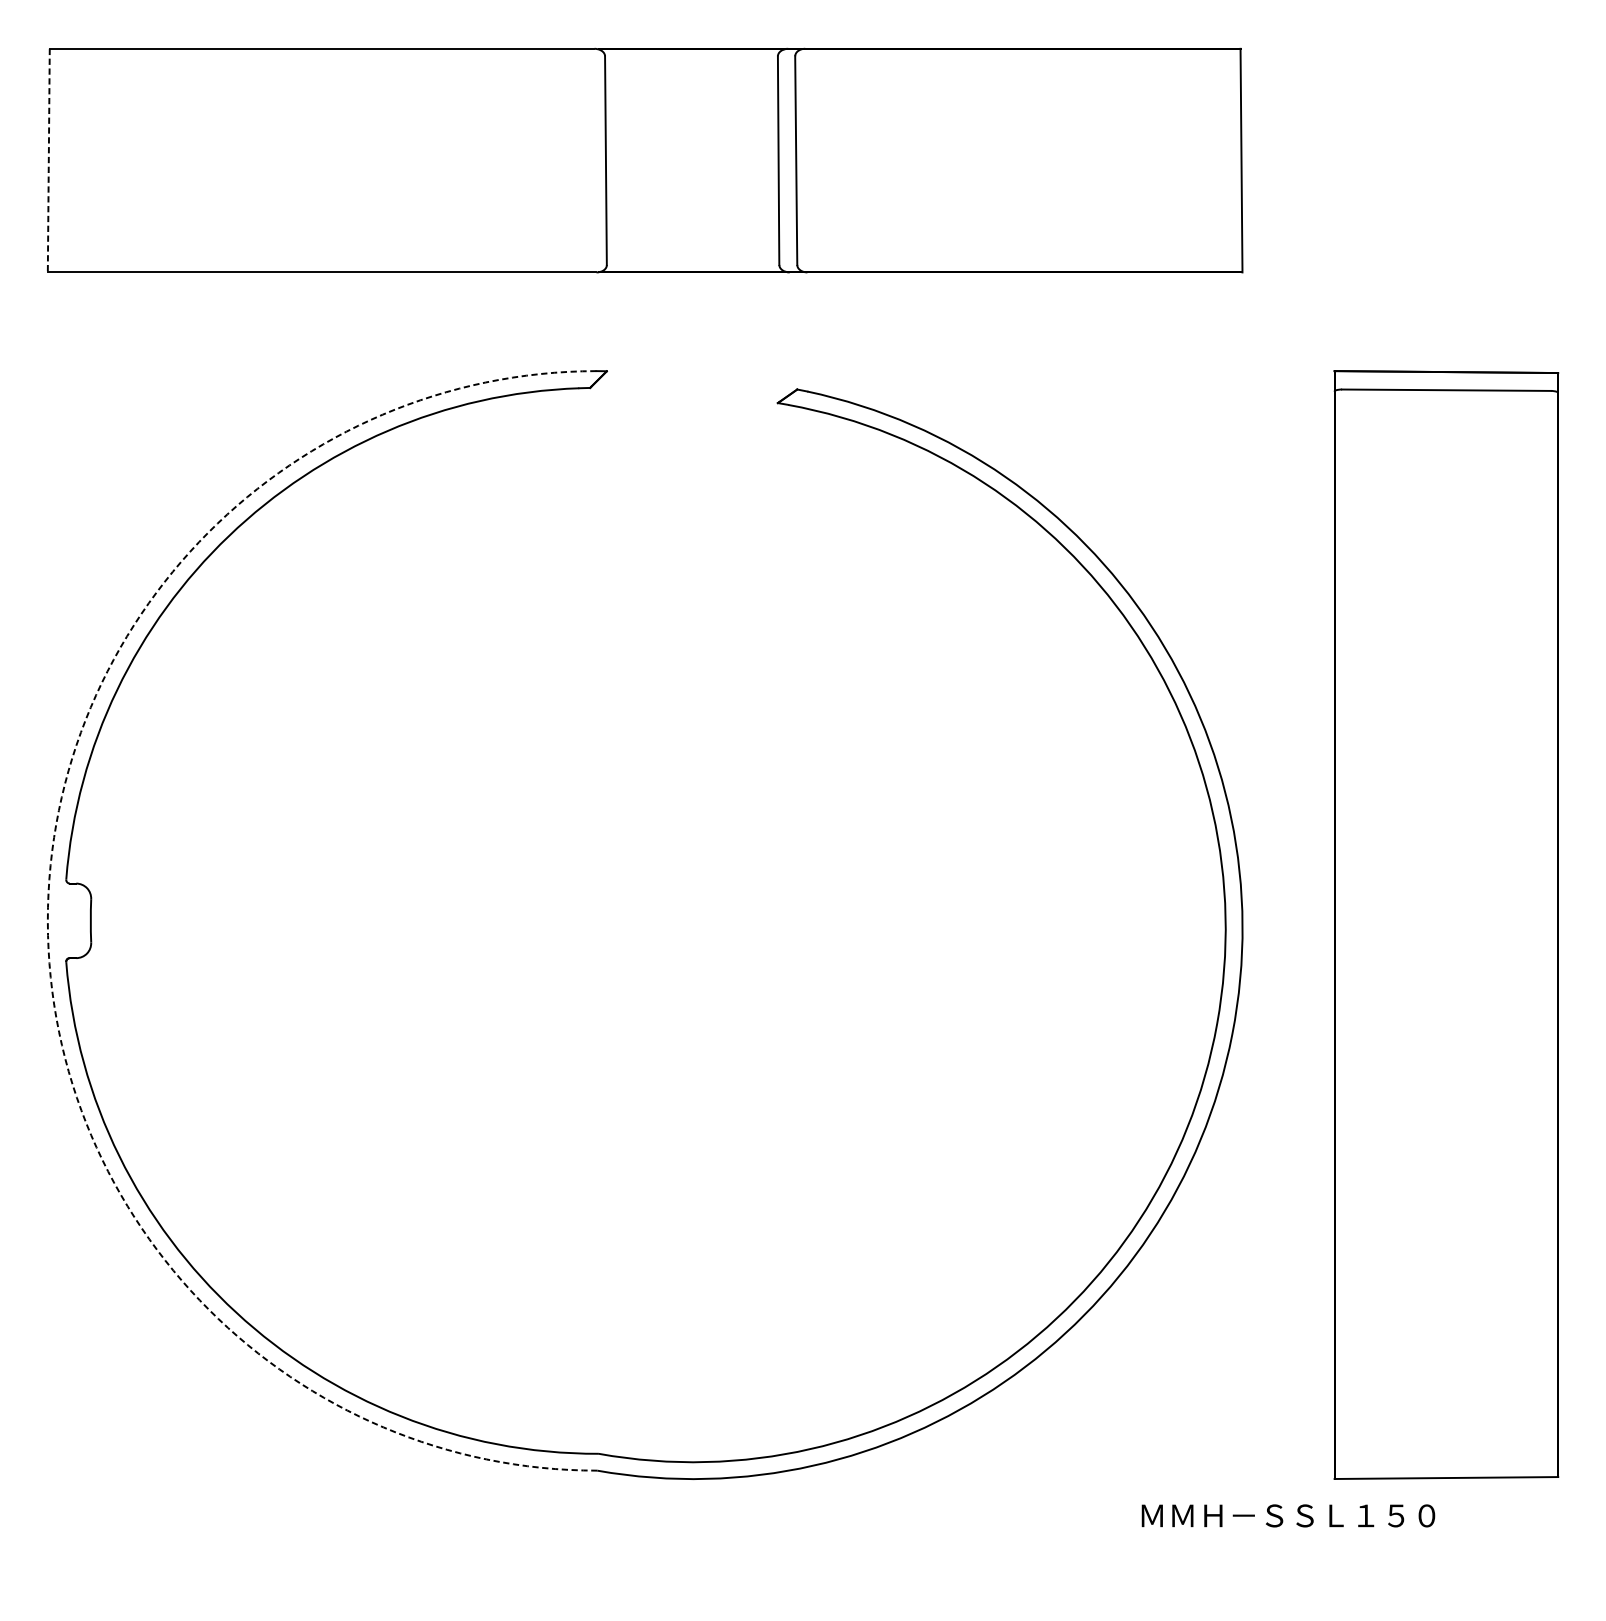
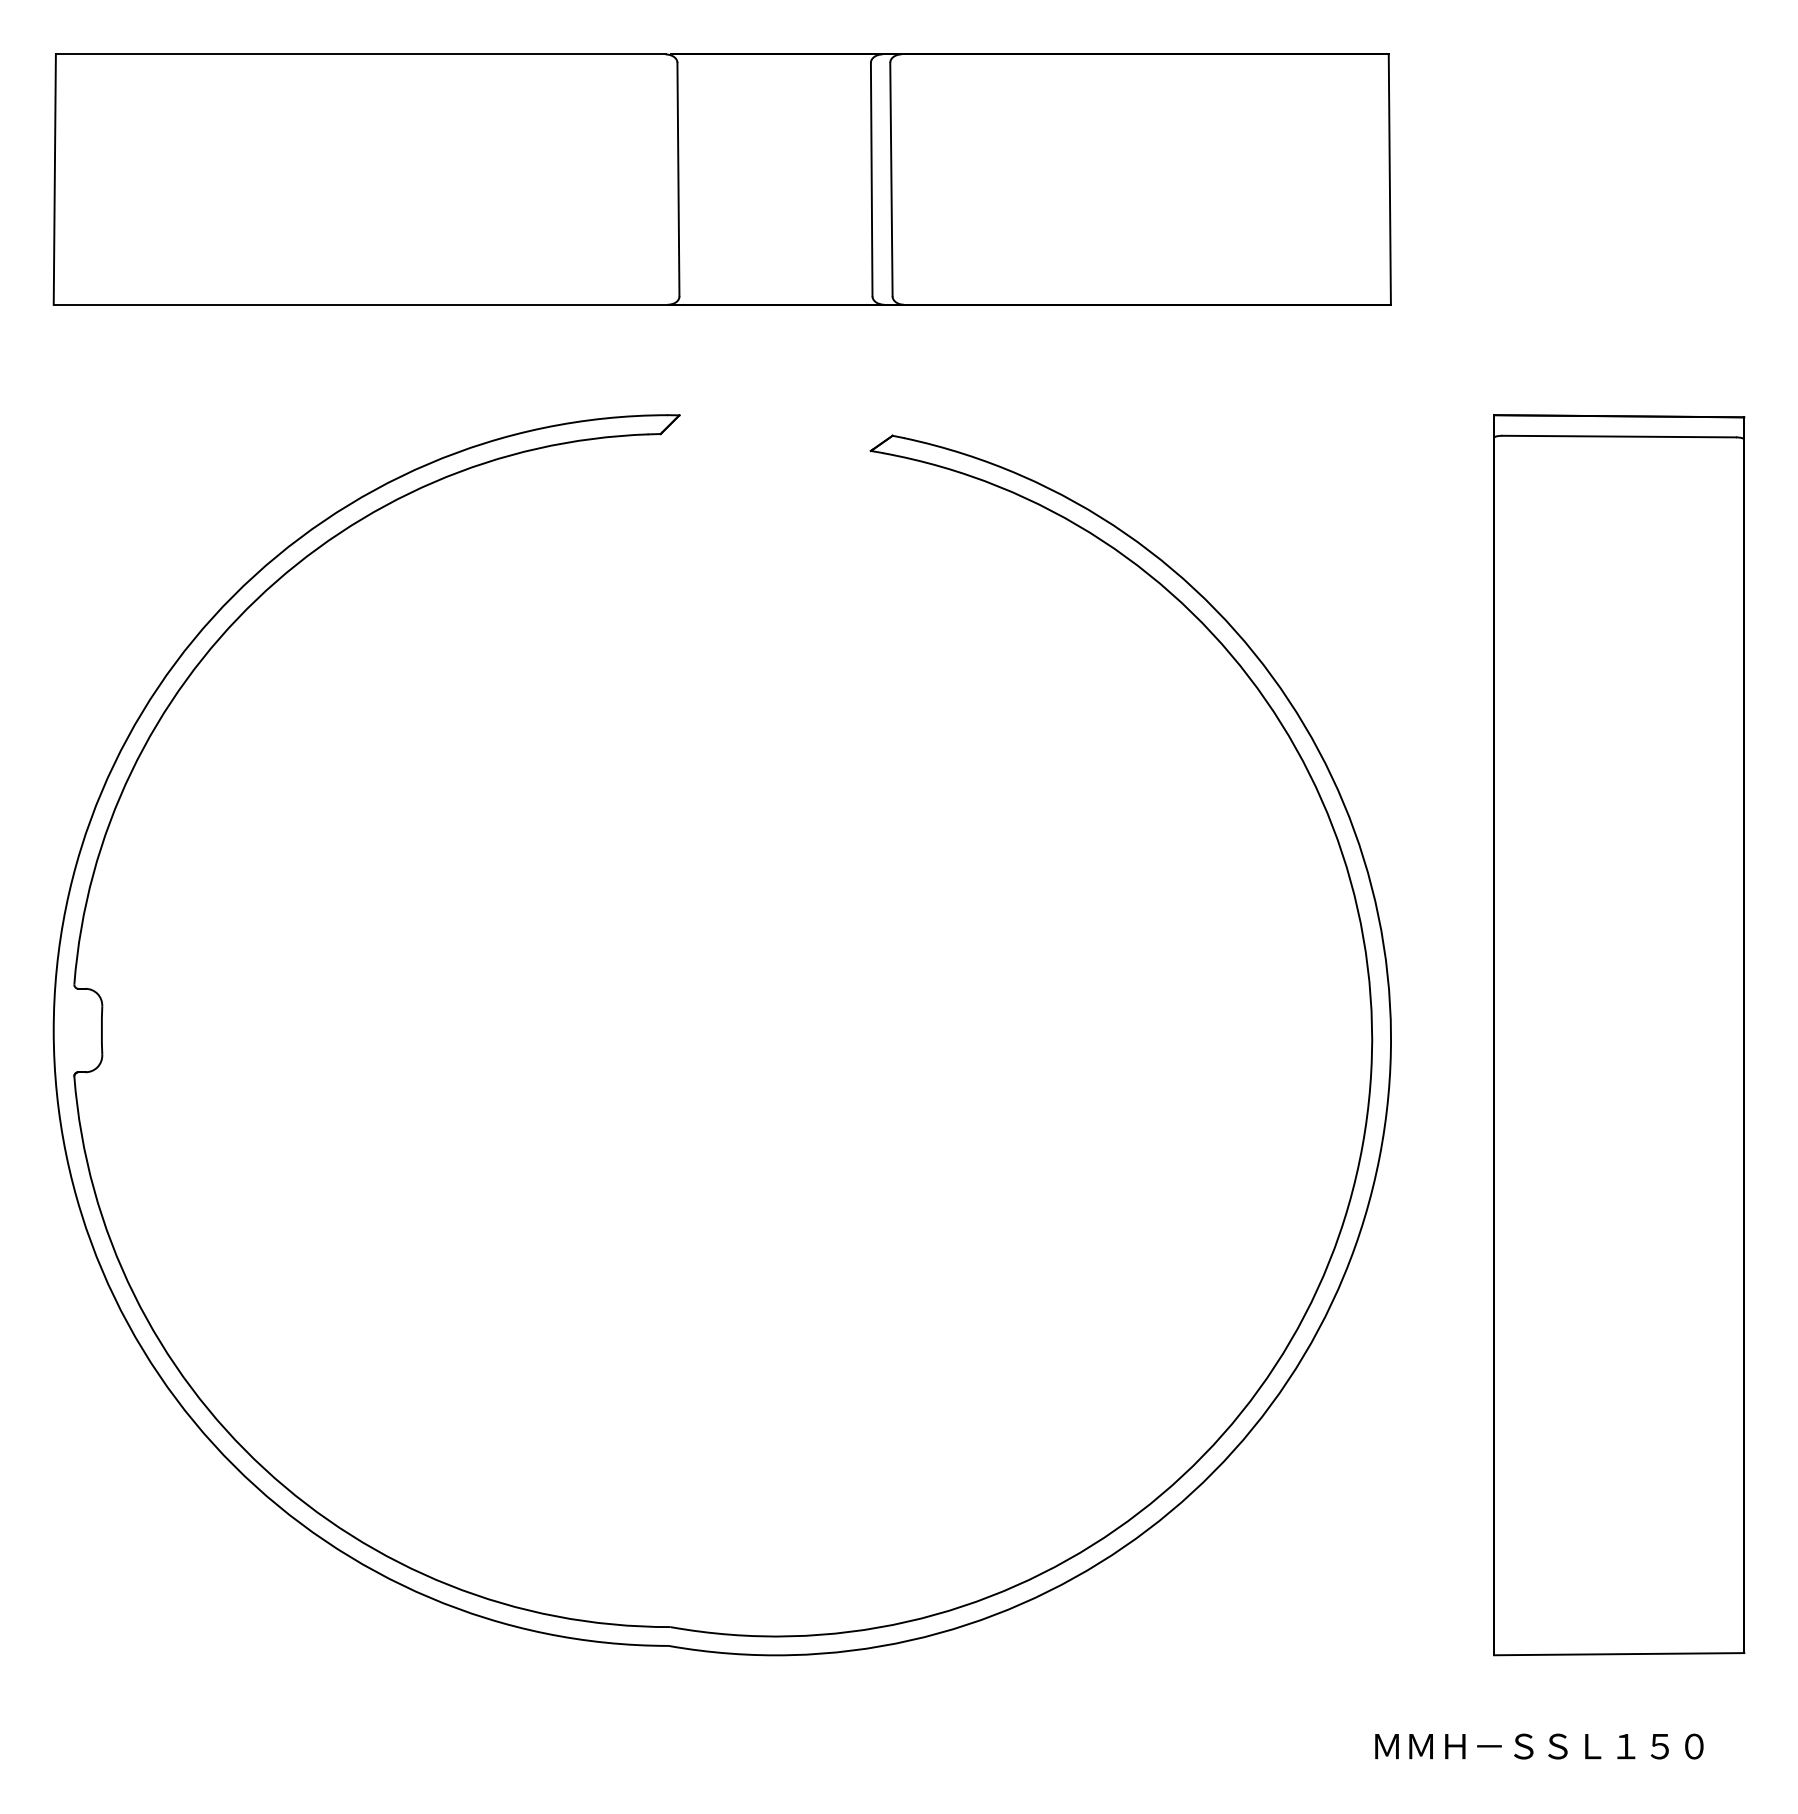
line: (48, 161) -> (54, 180), dashed -> solid
arc: (47, 921) -> (53, 1031), dashed -> solid
text: (1288, 1515) -> (1539, 1746), moved

